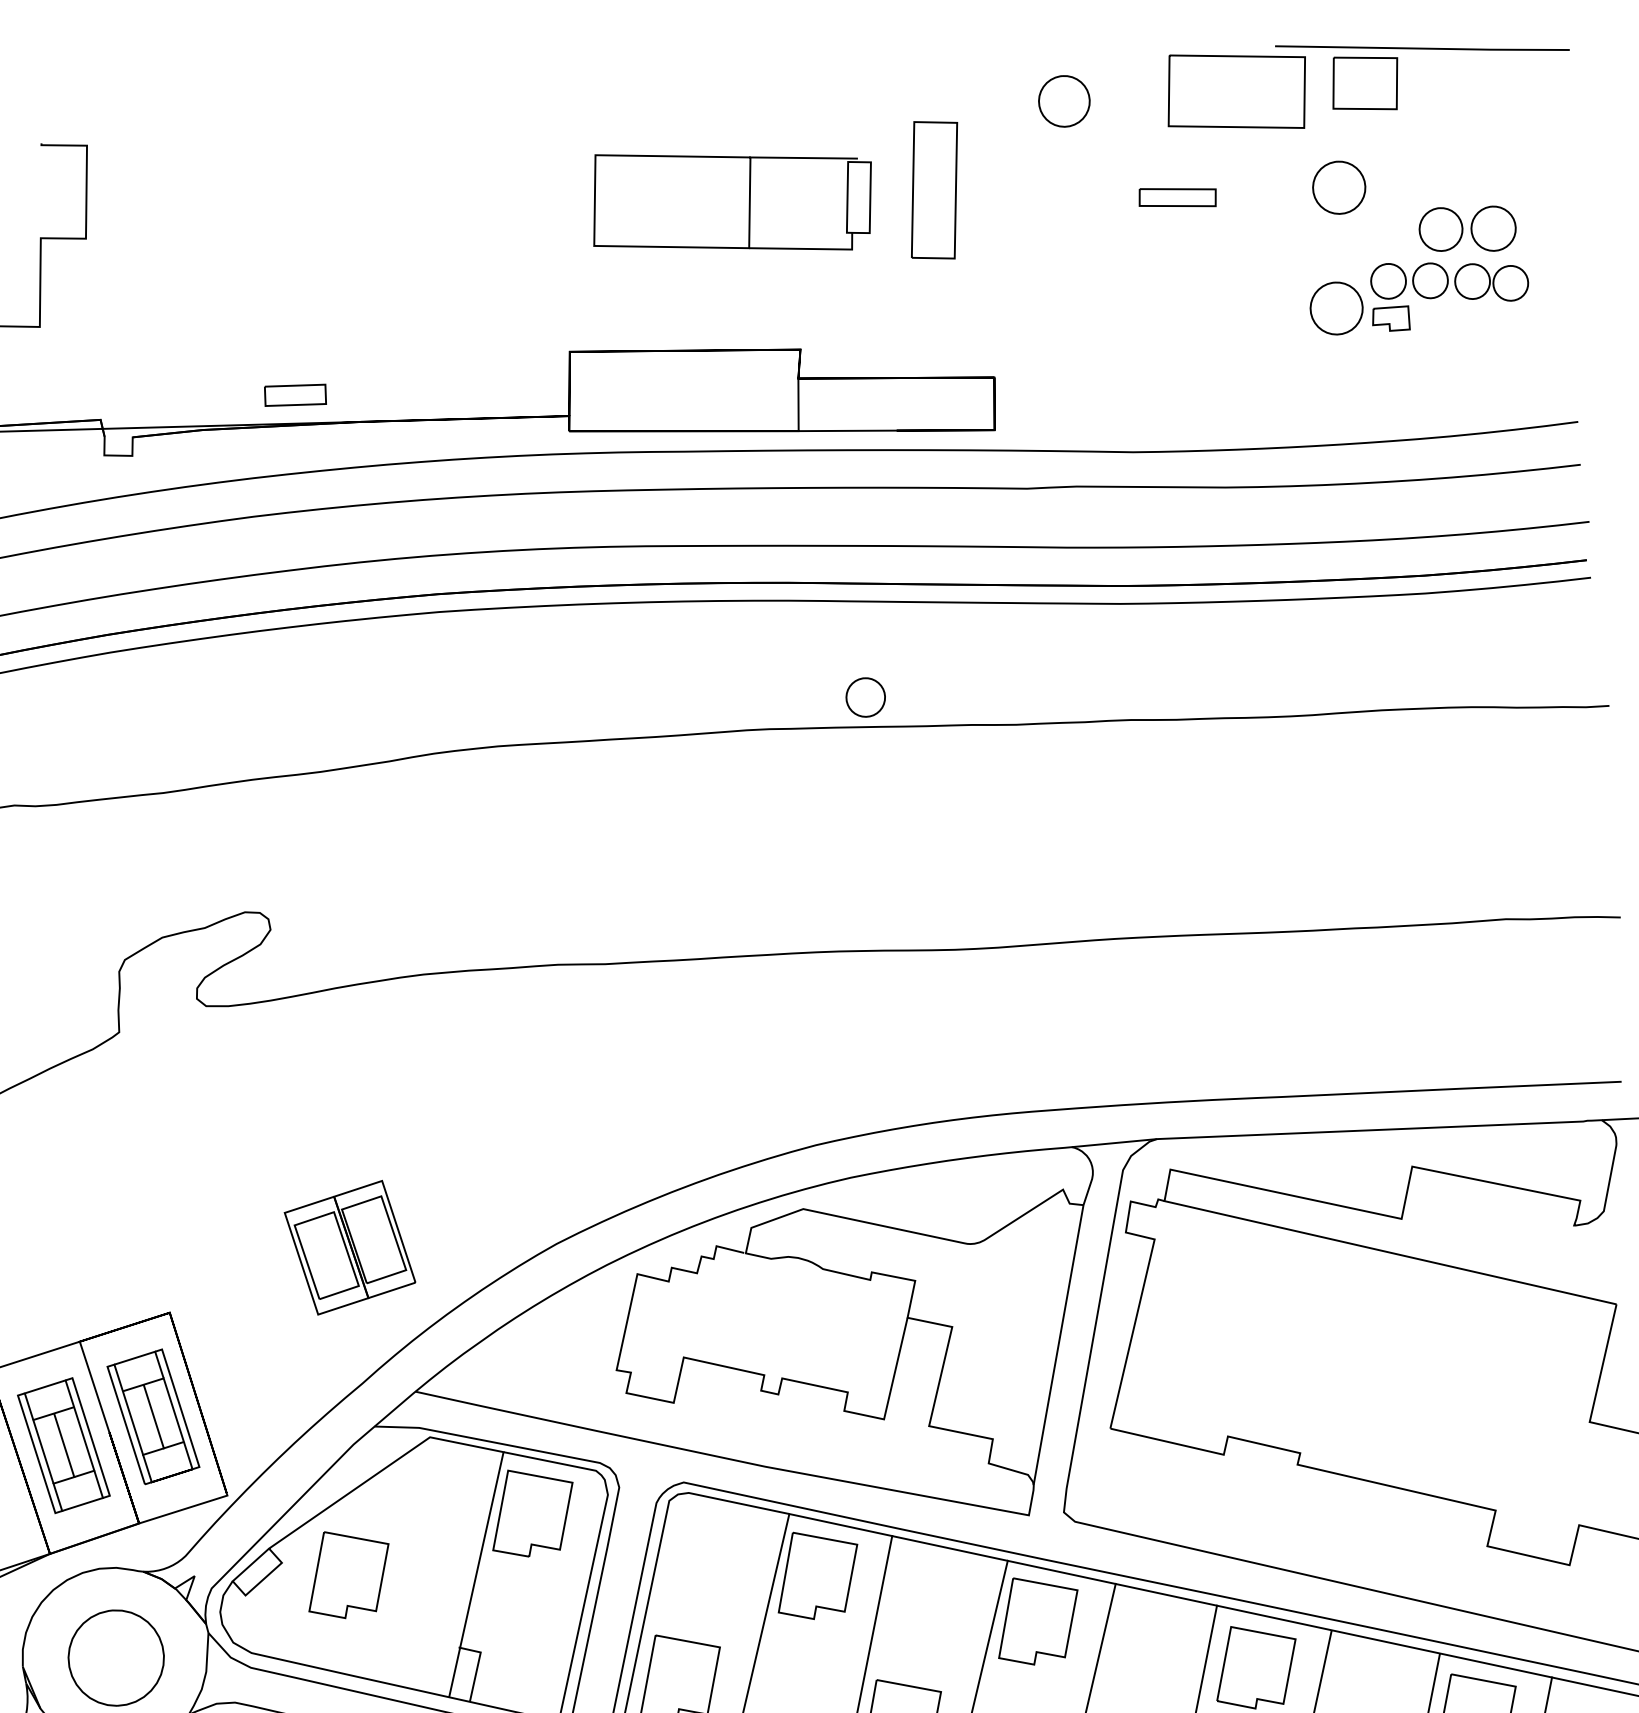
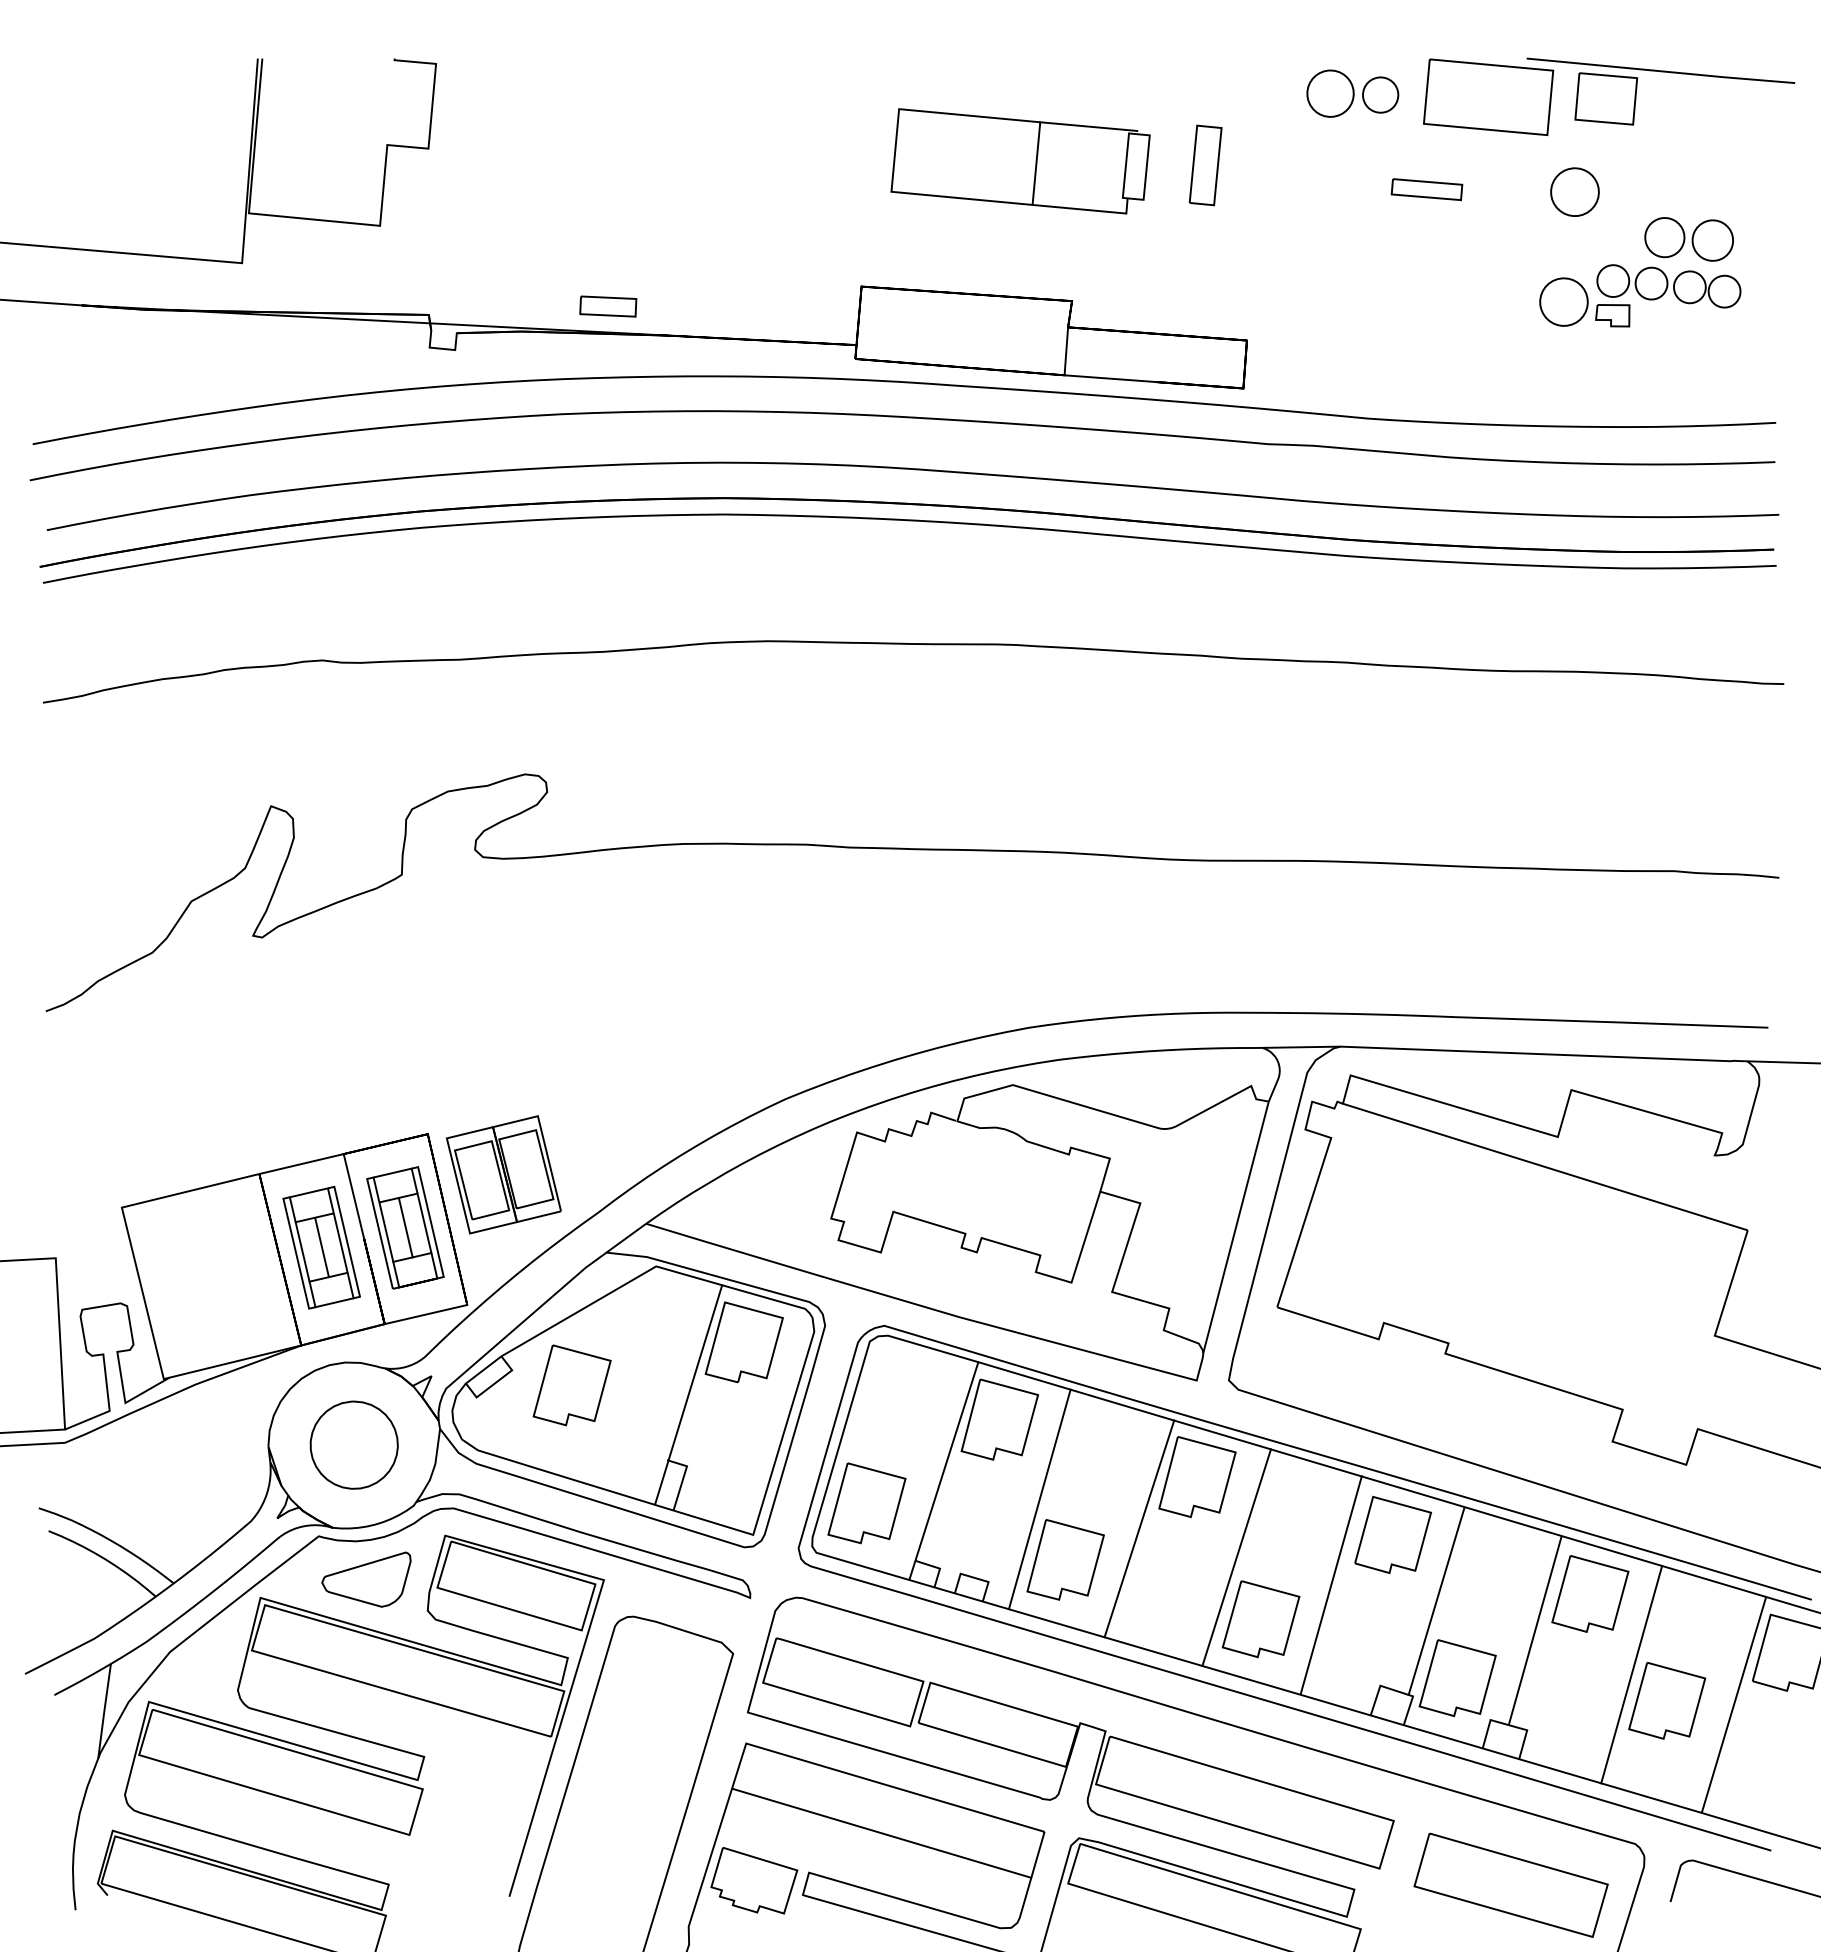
part: (934, 190) -> (1205, 165), size x0.62
part: (865, 696) -> (1380, 94), moved
part: (349, 1247) -> (503, 1174), moved

